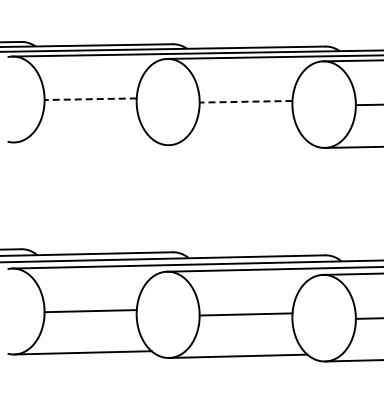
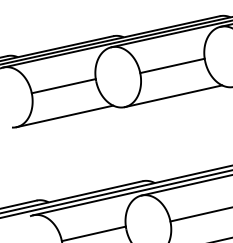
line: (90, 99) -> (63, 86), dashed -> solid
line: (245, 101) -> (172, 65), dashed -> solid
line: (83, 140) -> (64, 115), added
line: (238, 143) -> (173, 96), added

